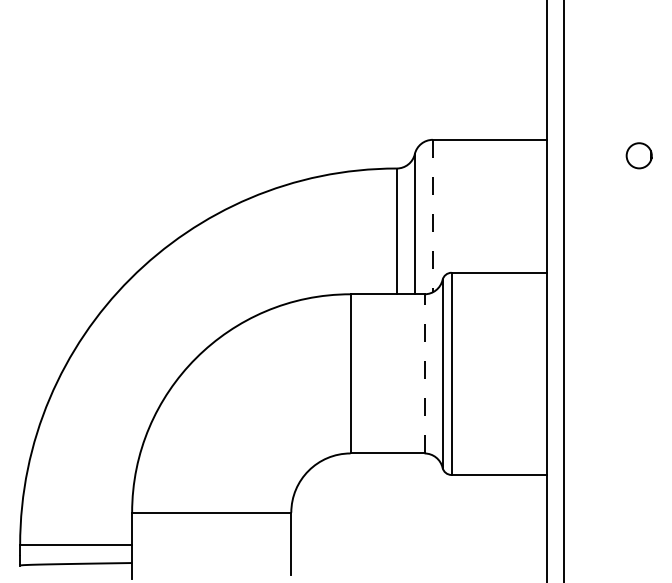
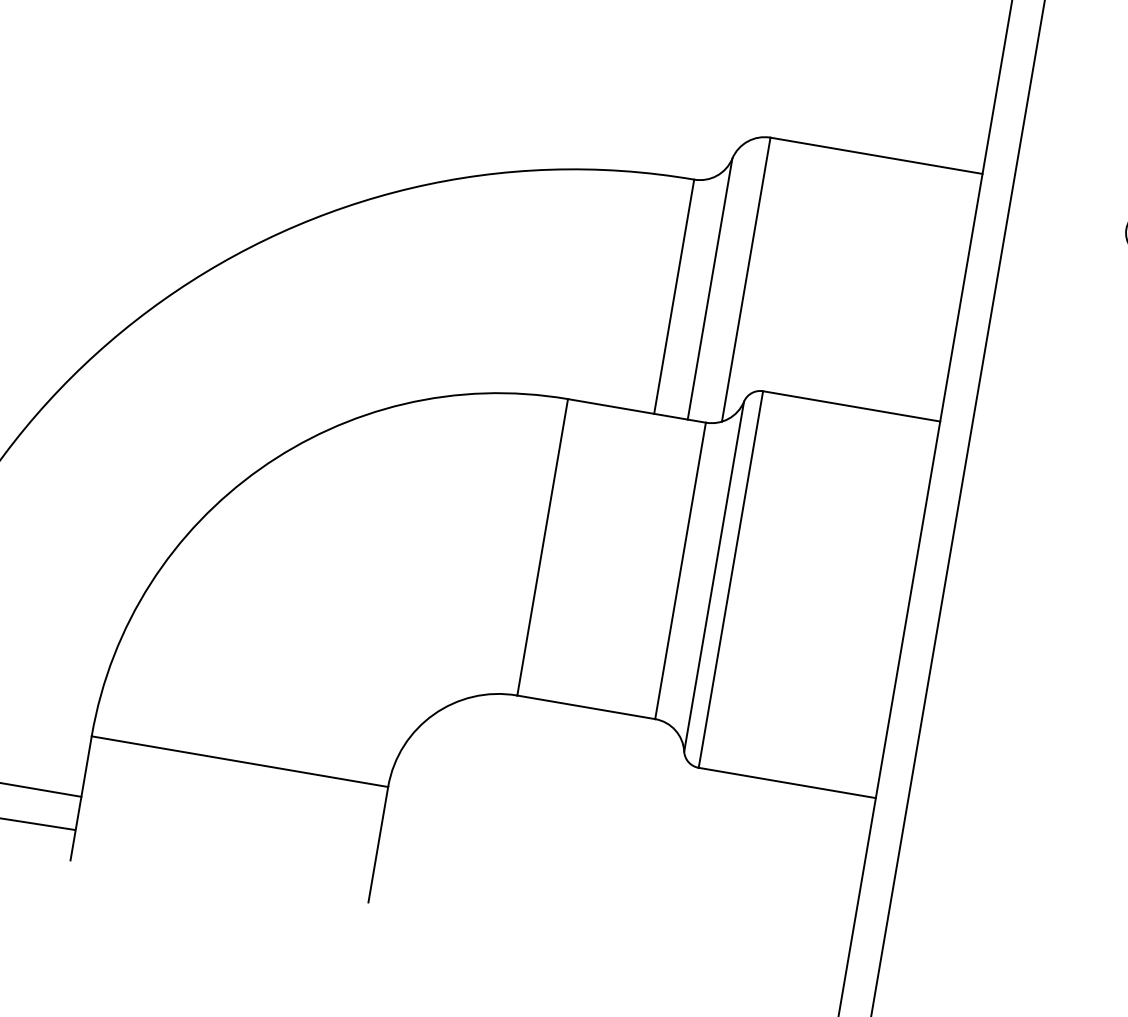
line: (432, 216) -> (745, 280), dashed -> solid
line: (424, 373) -> (680, 570), dashed -> solid

